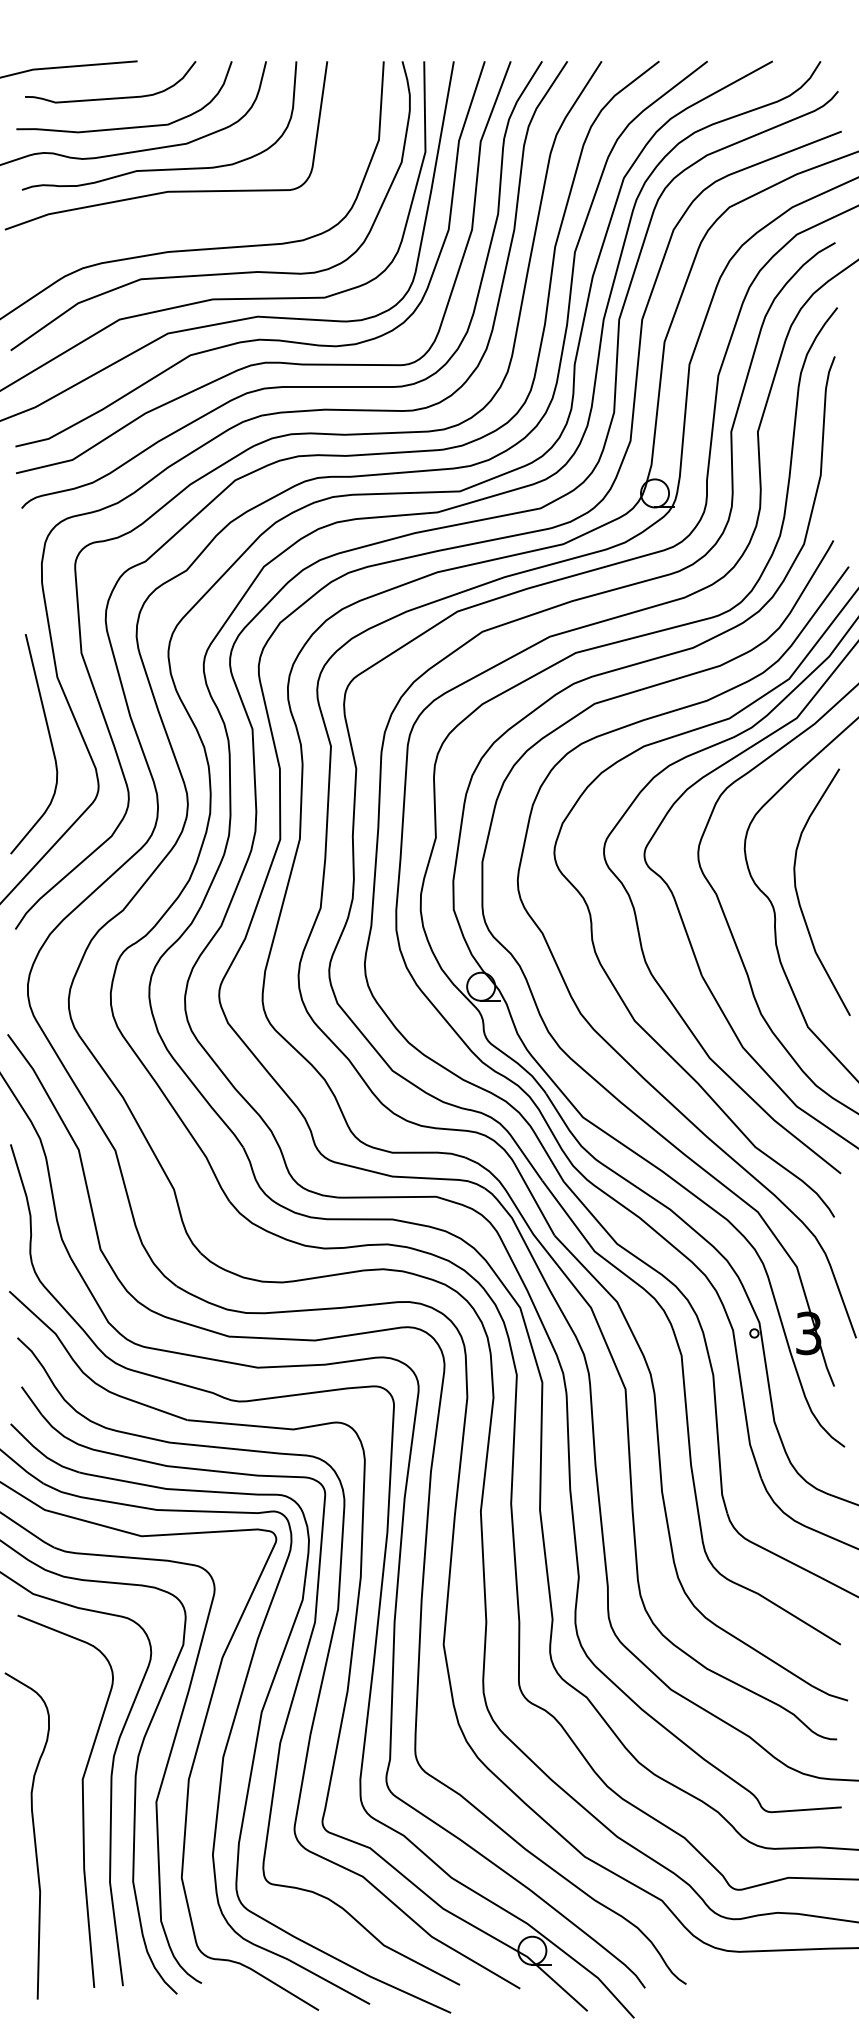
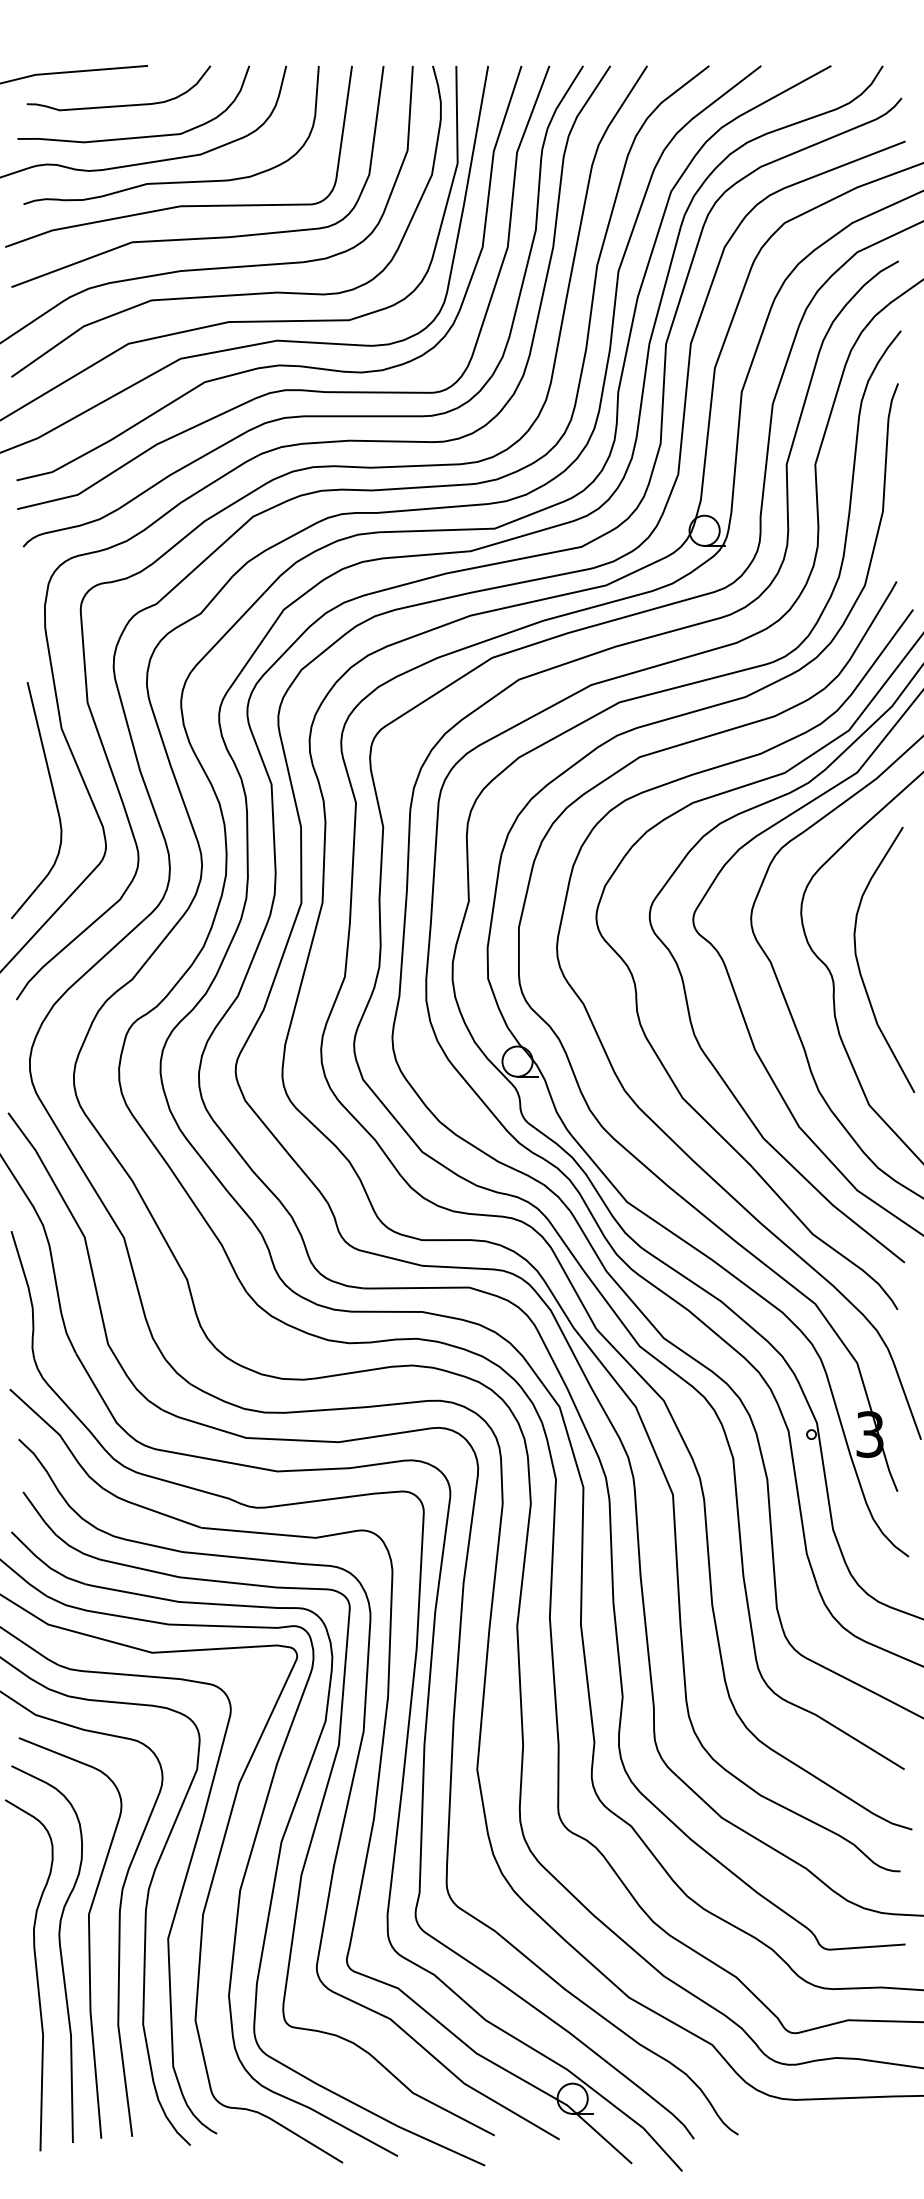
curve: (188, 220) -> (202, 237), added
curve: (55, 1815) -> (59, 1953), added

